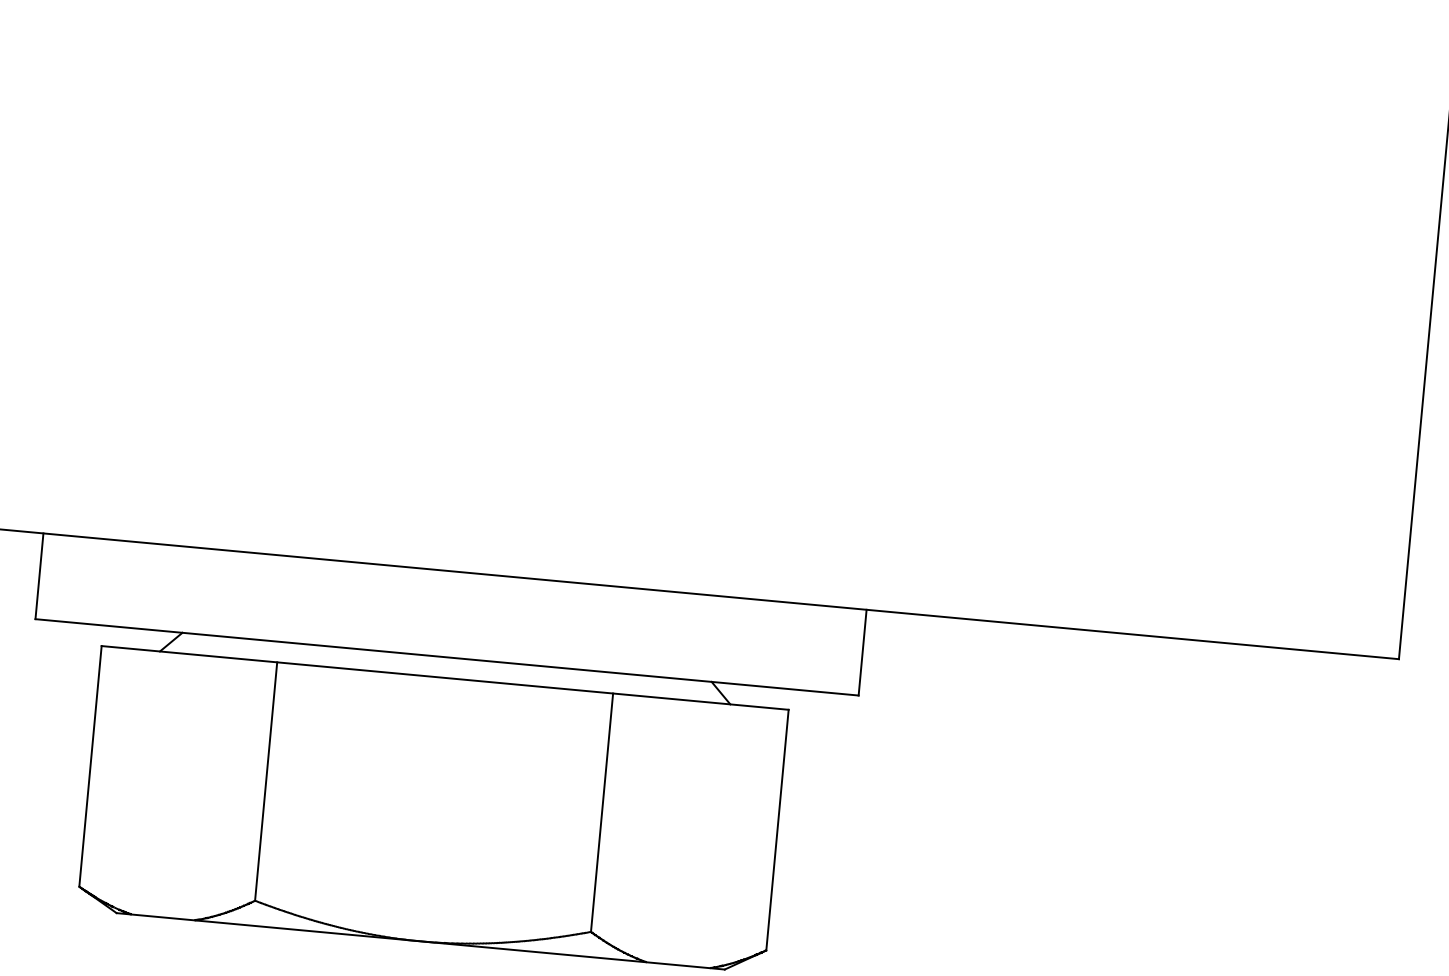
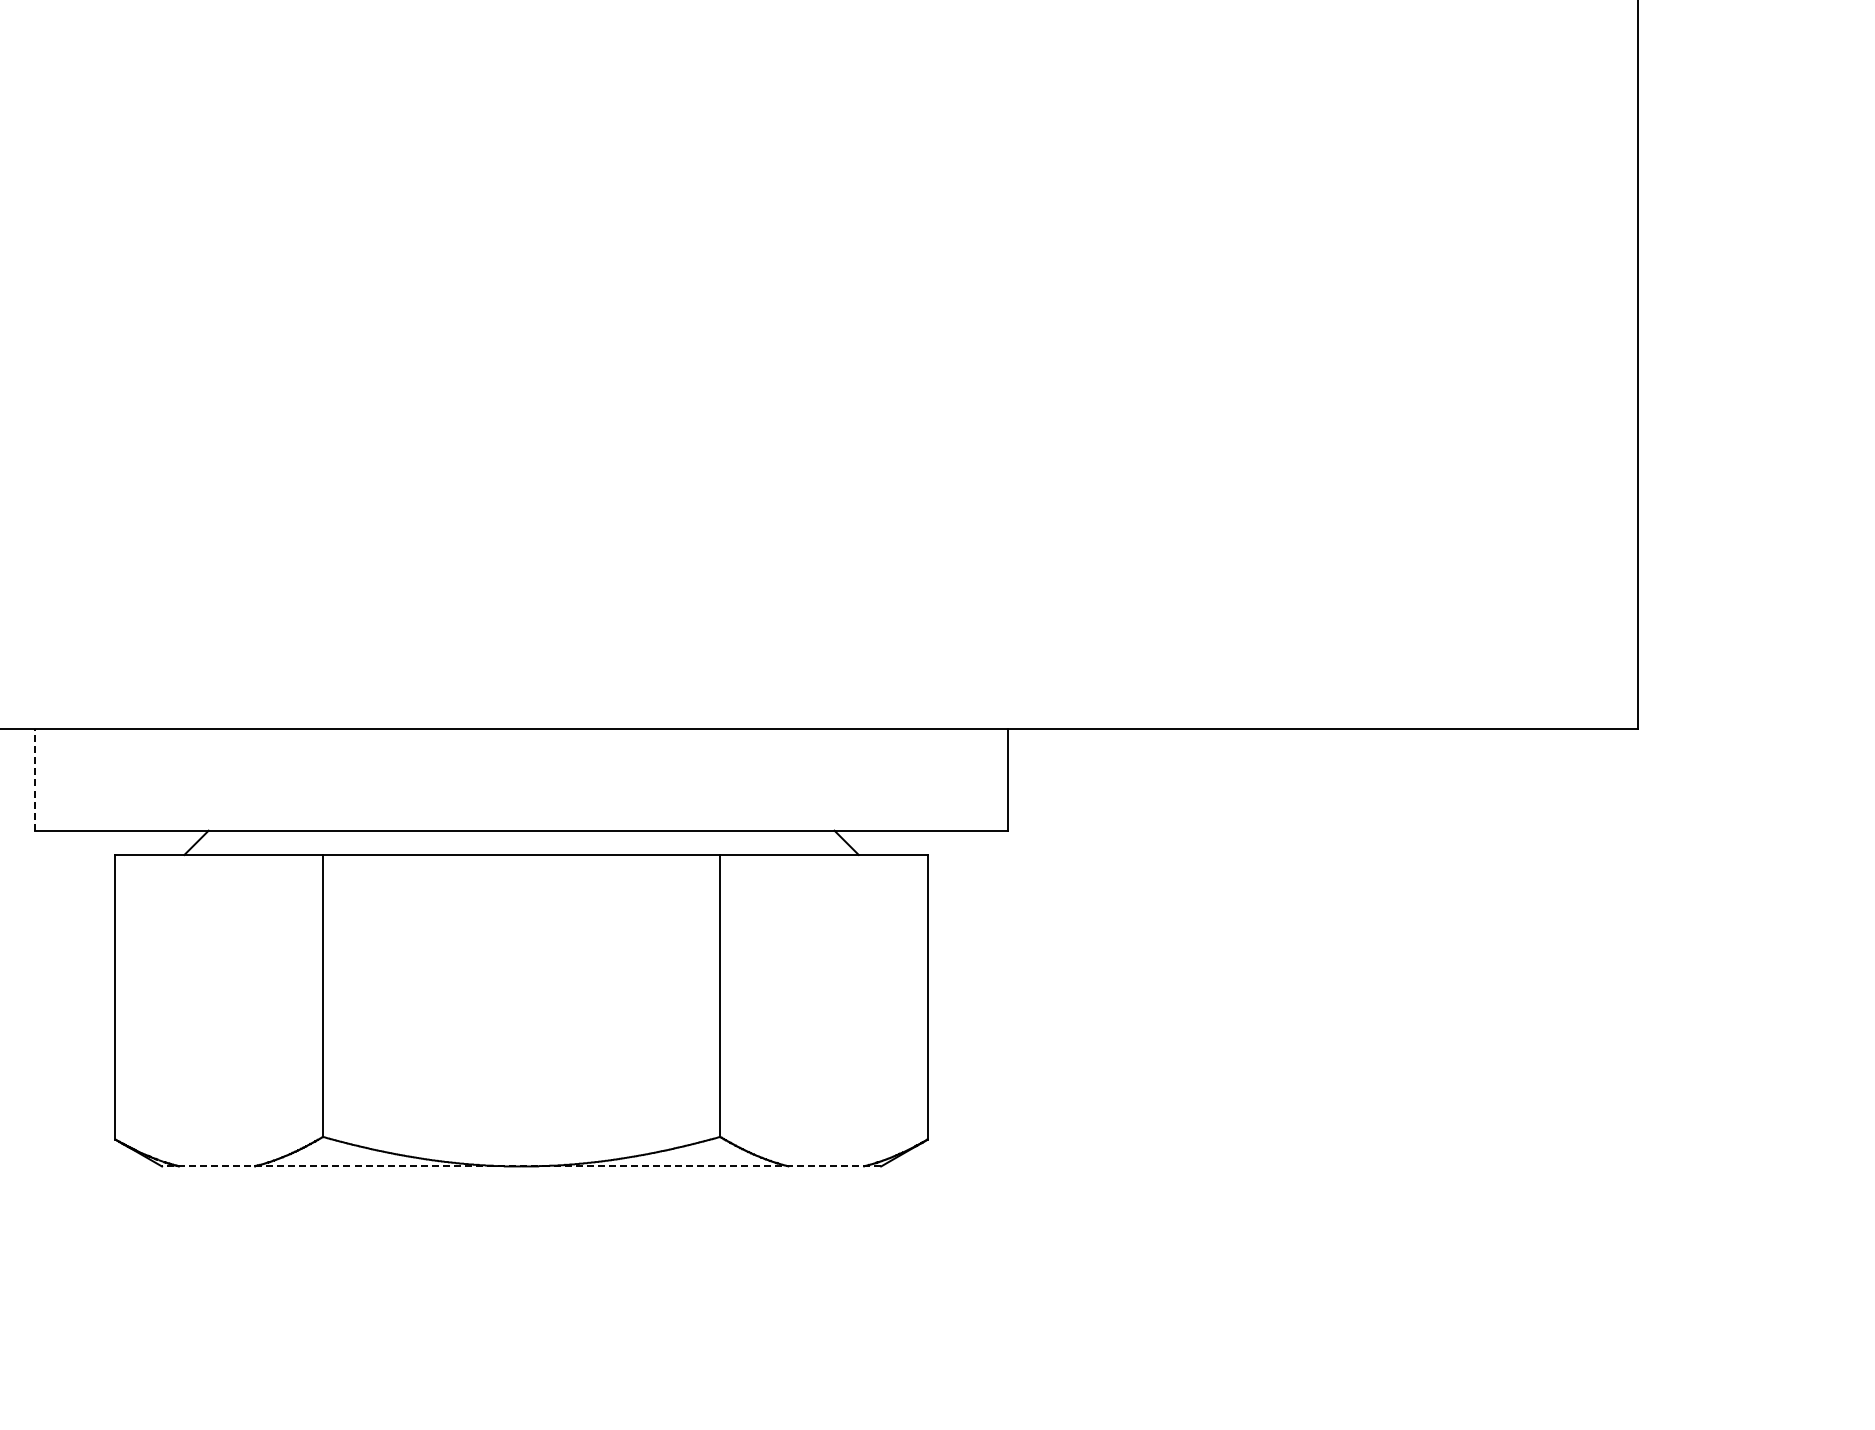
line: (39, 575) -> (34, 779), solid -> dashed
line: (420, 941) -> (521, 1166), solid -> dashed

